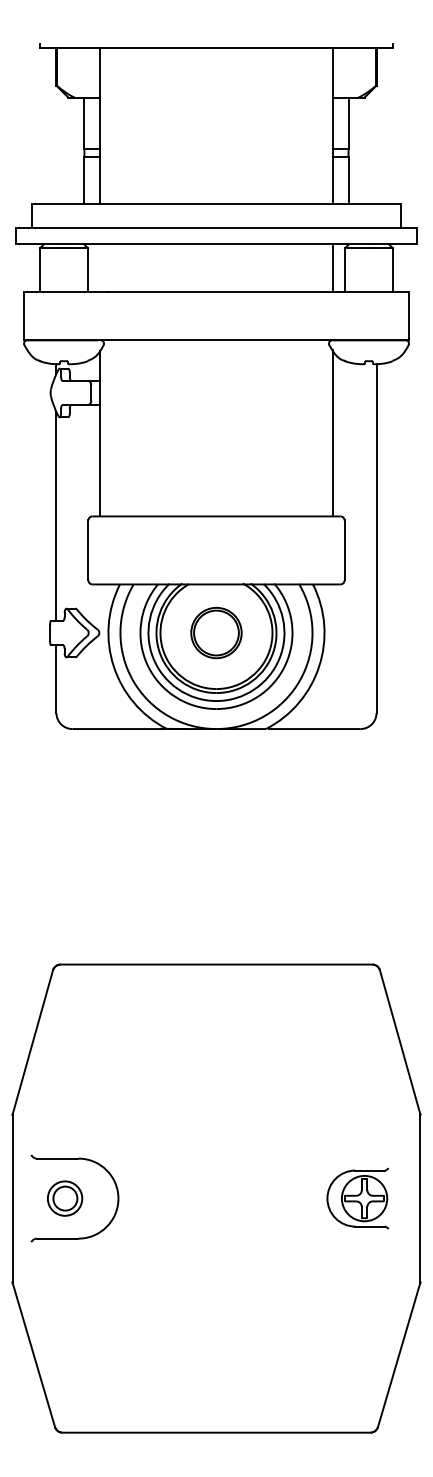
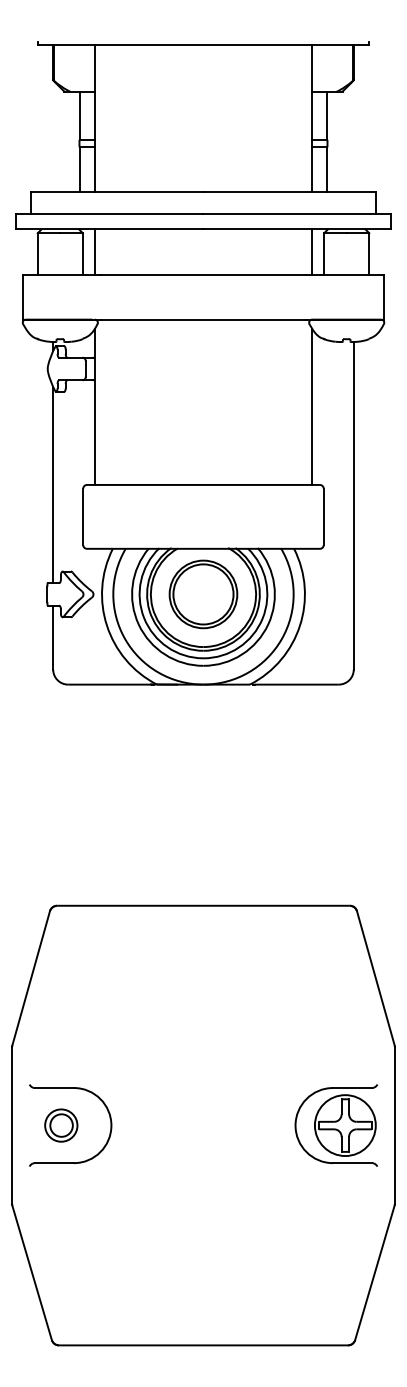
line: (100, 267) -> (94, 251), added
part: (216, 633) -> (203, 594), size x1.43
part: (357, 1198) -> (335, 1125), size x1.43

